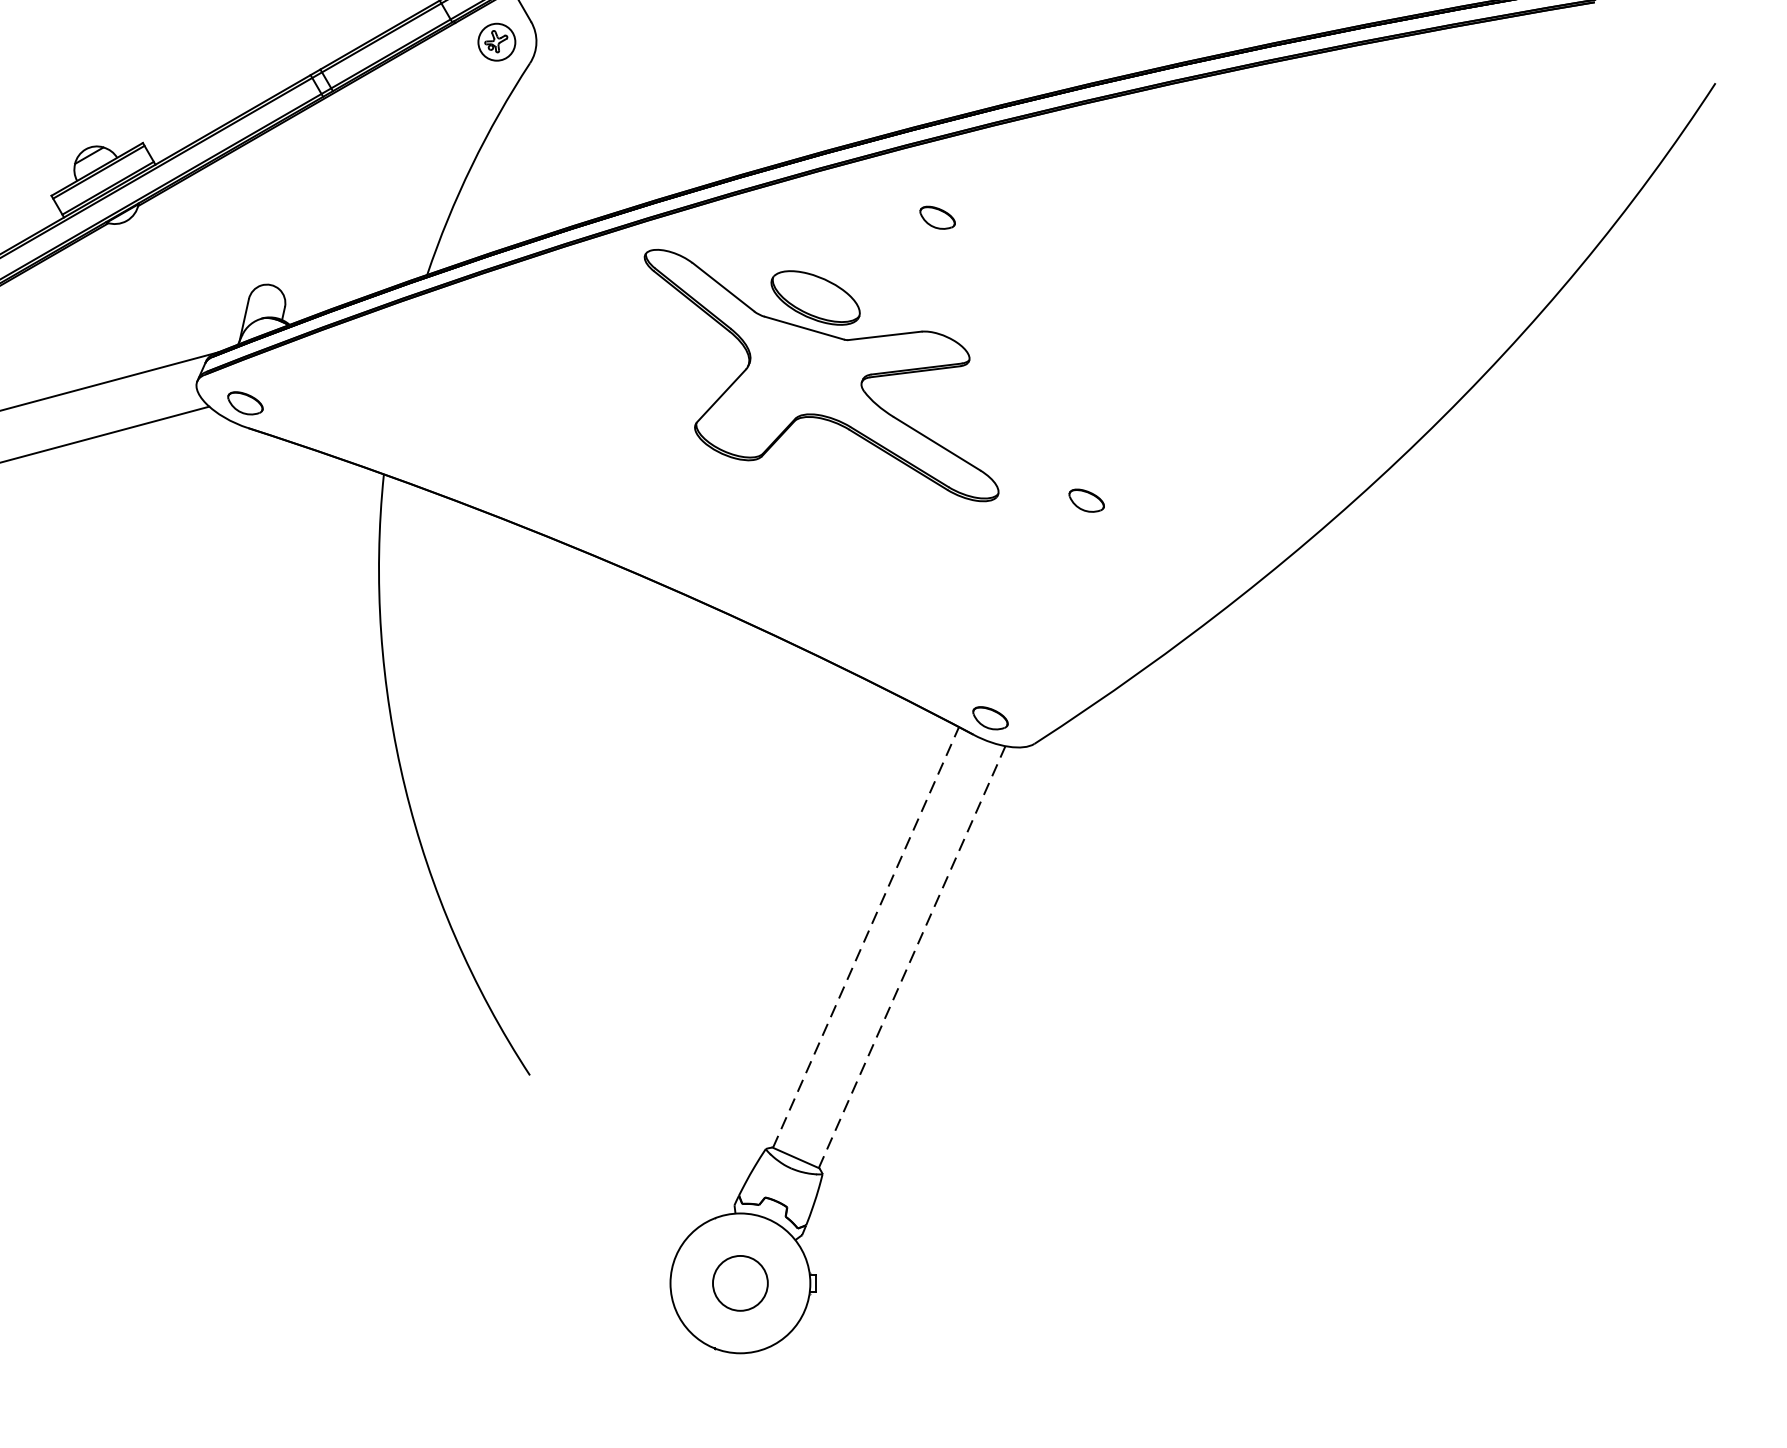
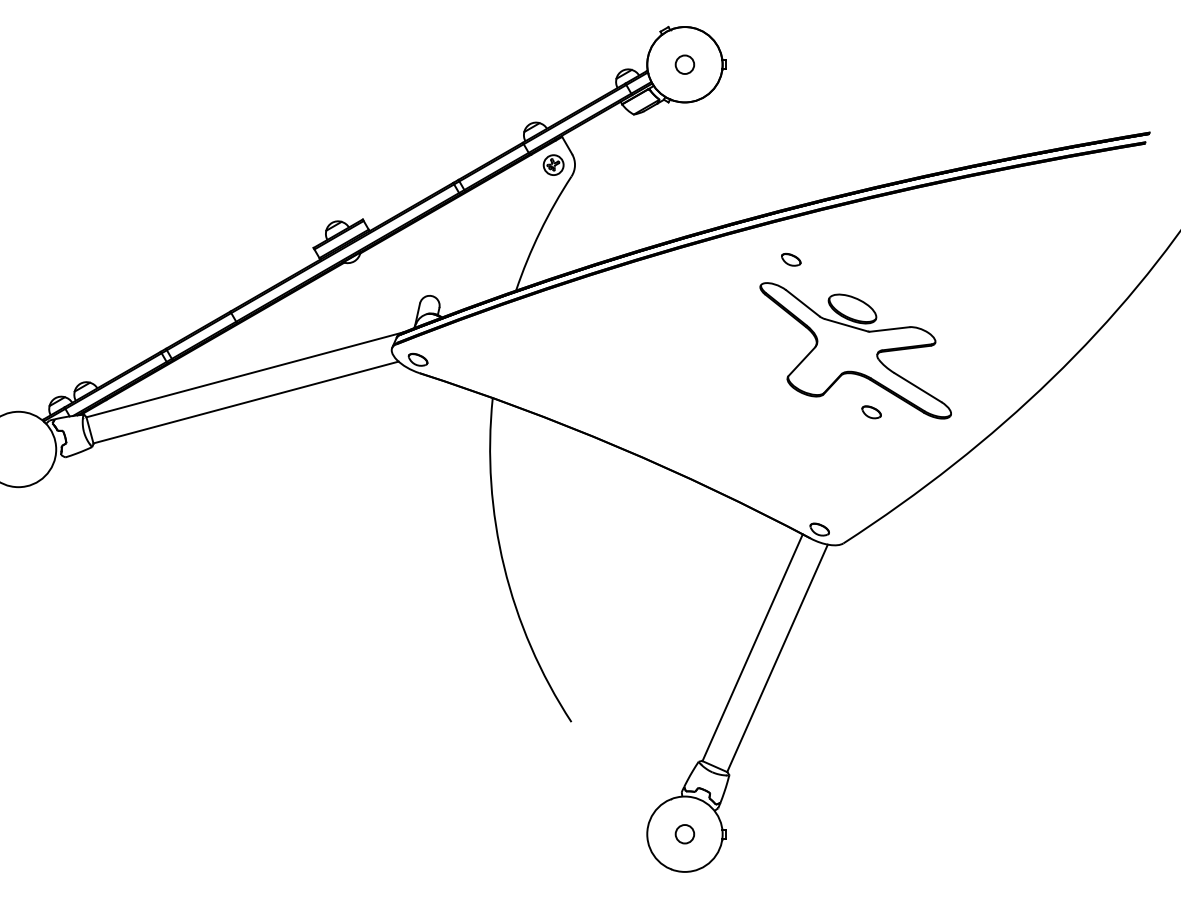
part: (821, 374) -> (855, 350), moved
line: (865, 936) -> (752, 647), dashed -> solid
line: (912, 955) -> (777, 657), dashed -> solid
circle: (739, 1283) -> (684, 834), size x0.62

